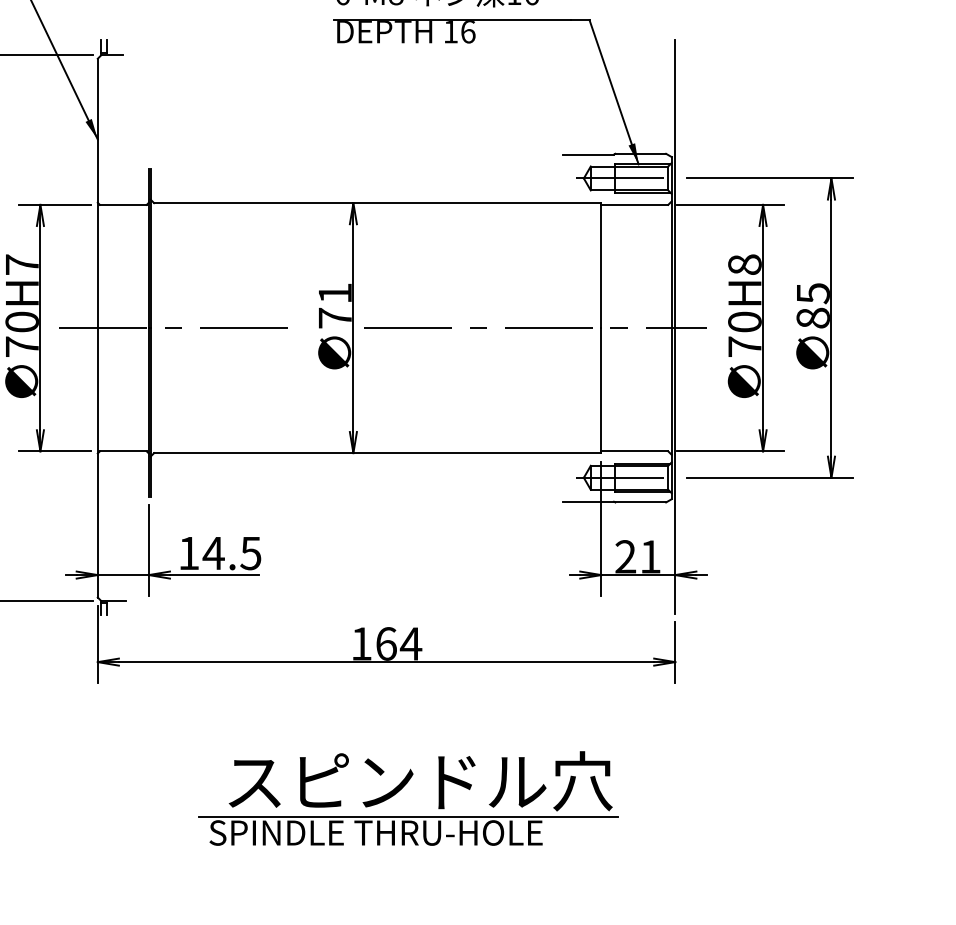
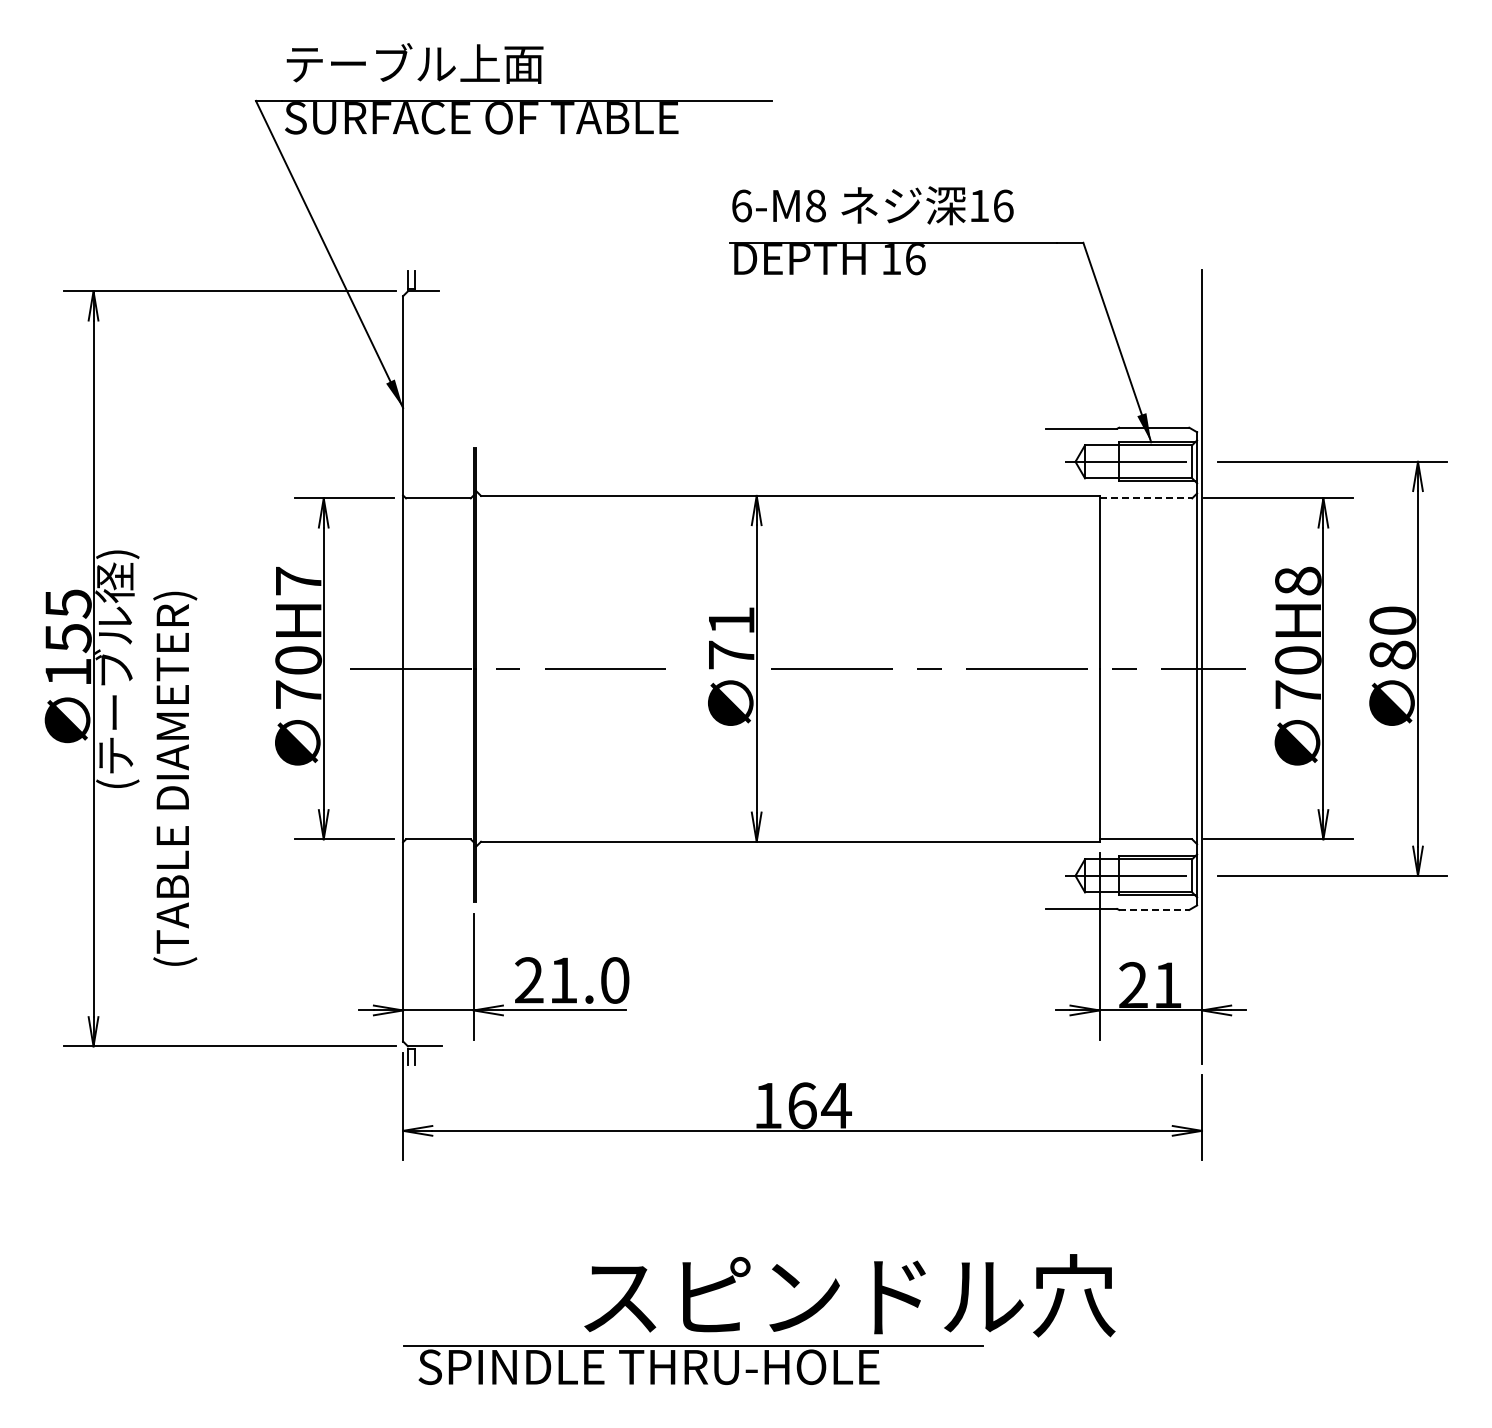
line: (635, 204) -> (1146, 498), solid -> dashed
text: (813, 293) -> (1392, 620), 85 -> 80
line: (640, 502) -> (1154, 909), solid -> dashed
text: (220, 553) -> (572, 980), 14.5 -> 21.0
part: (408, 831) -> (693, 1364), moved

